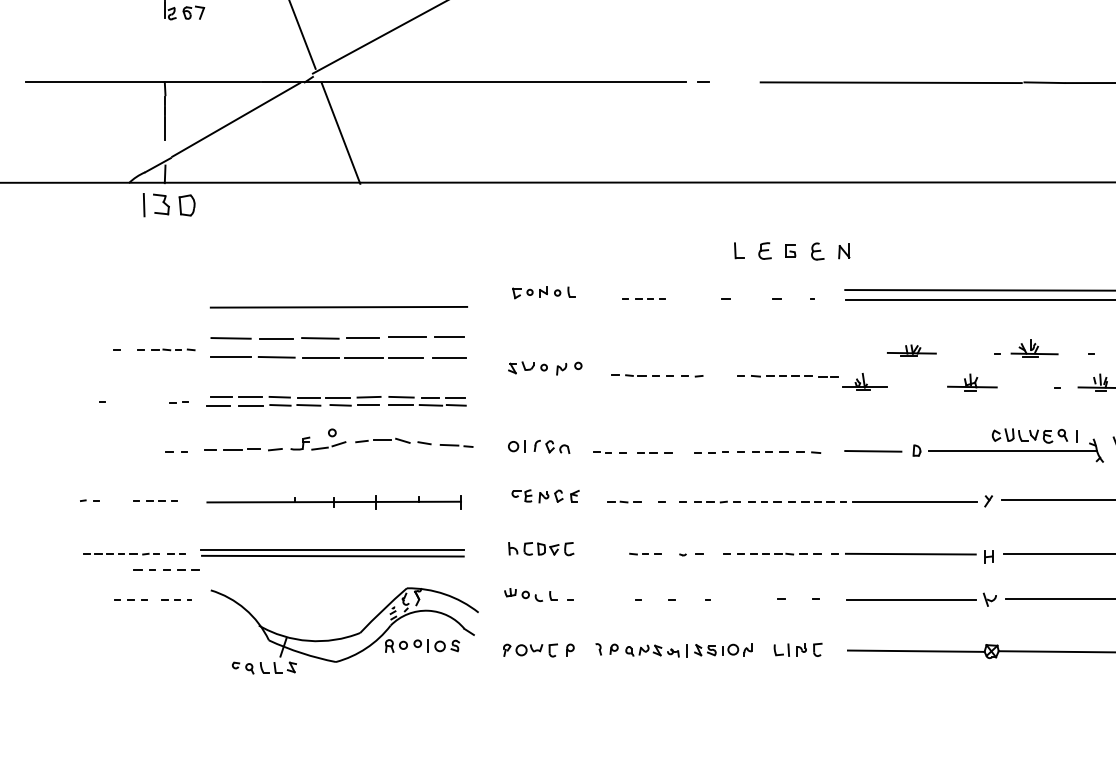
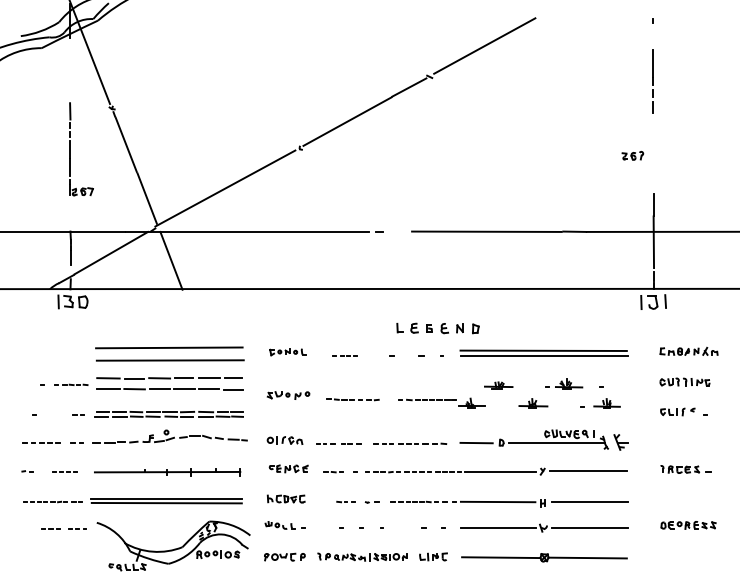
part: (871, 251) -> (475, 328), added
line: (337, 284) -> (169, 347), added
line: (166, 568) -> (41, 442), moved

